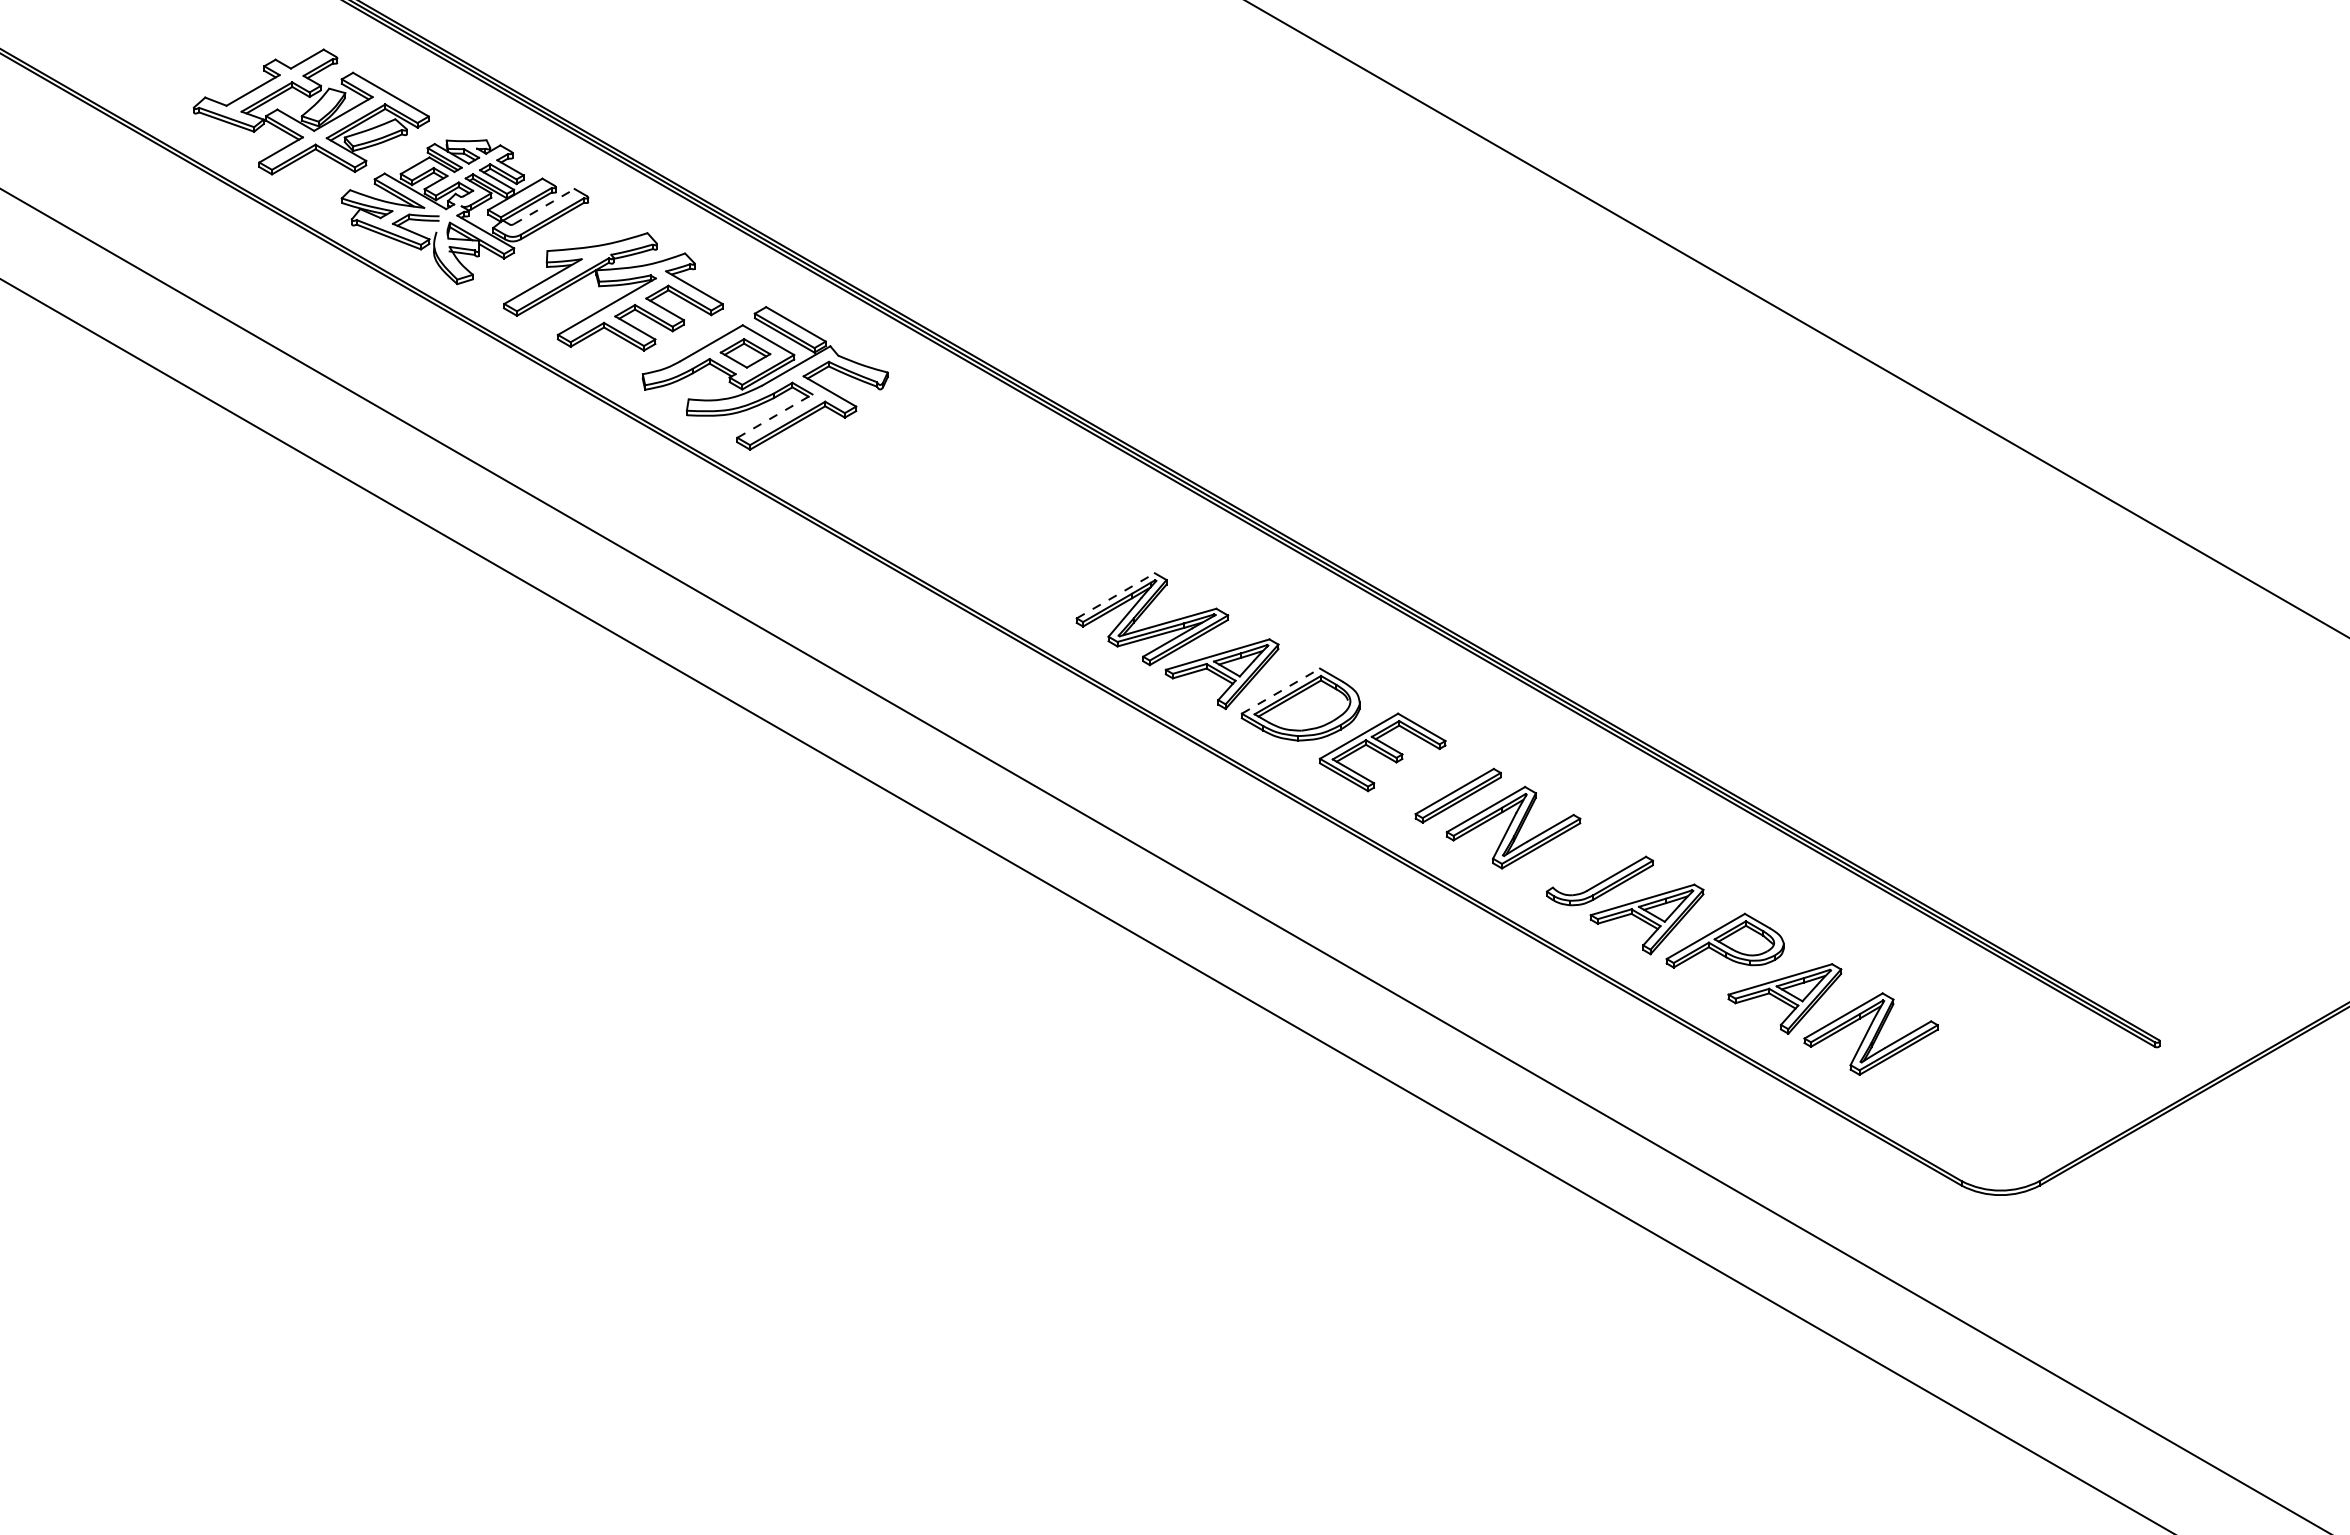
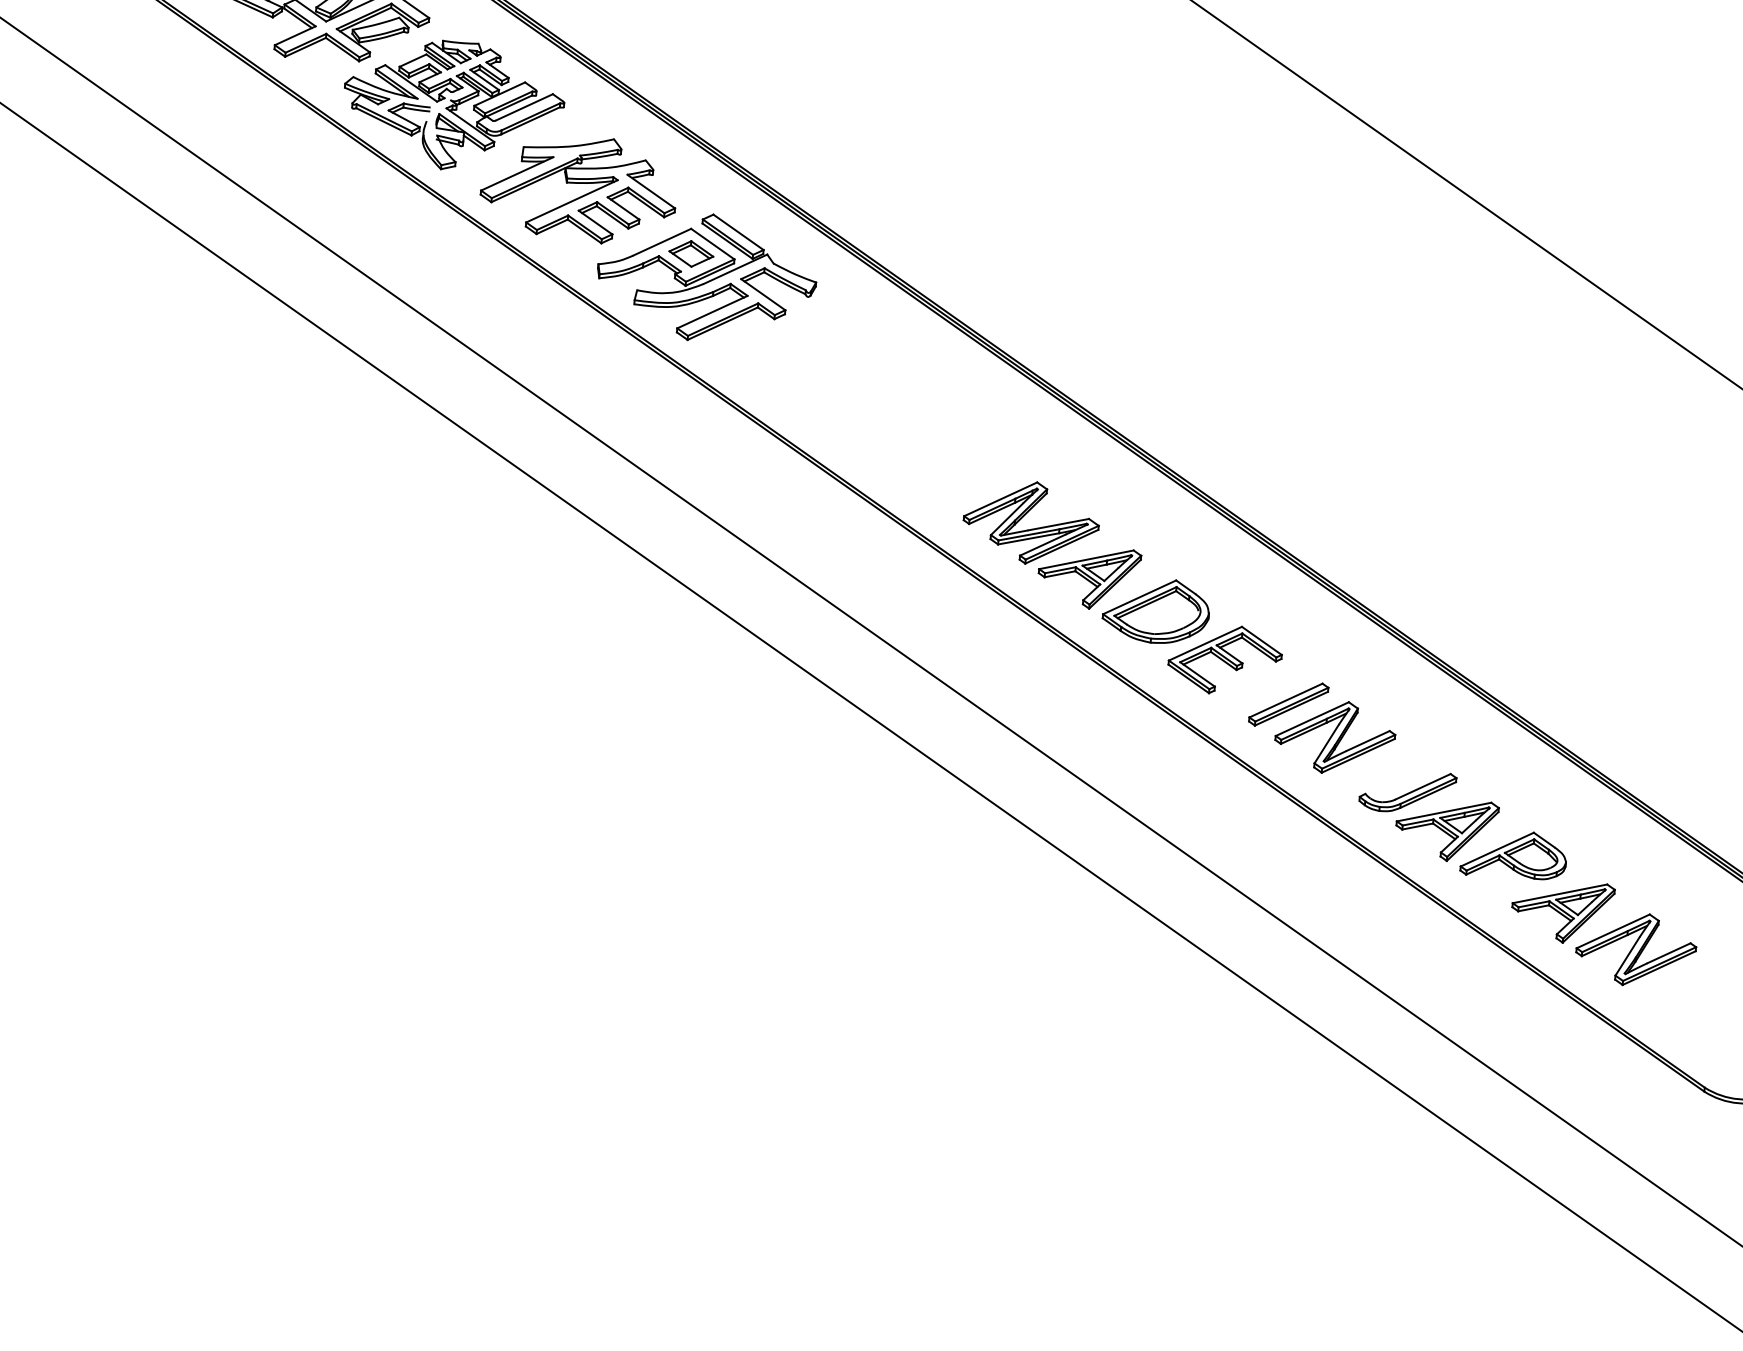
line: (544, 206) -> (524, 107), dashed -> solid
line: (775, 415) -> (712, 311), dashed -> solid
line: (1116, 595) -> (1001, 499), dashed -> solid
line: (1281, 690) -> (1140, 596), dashed -> solid

